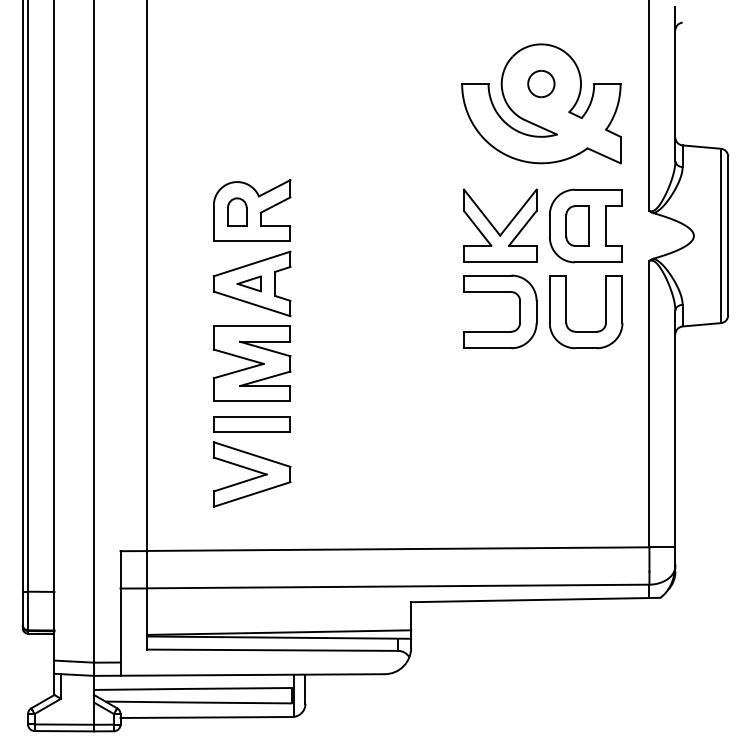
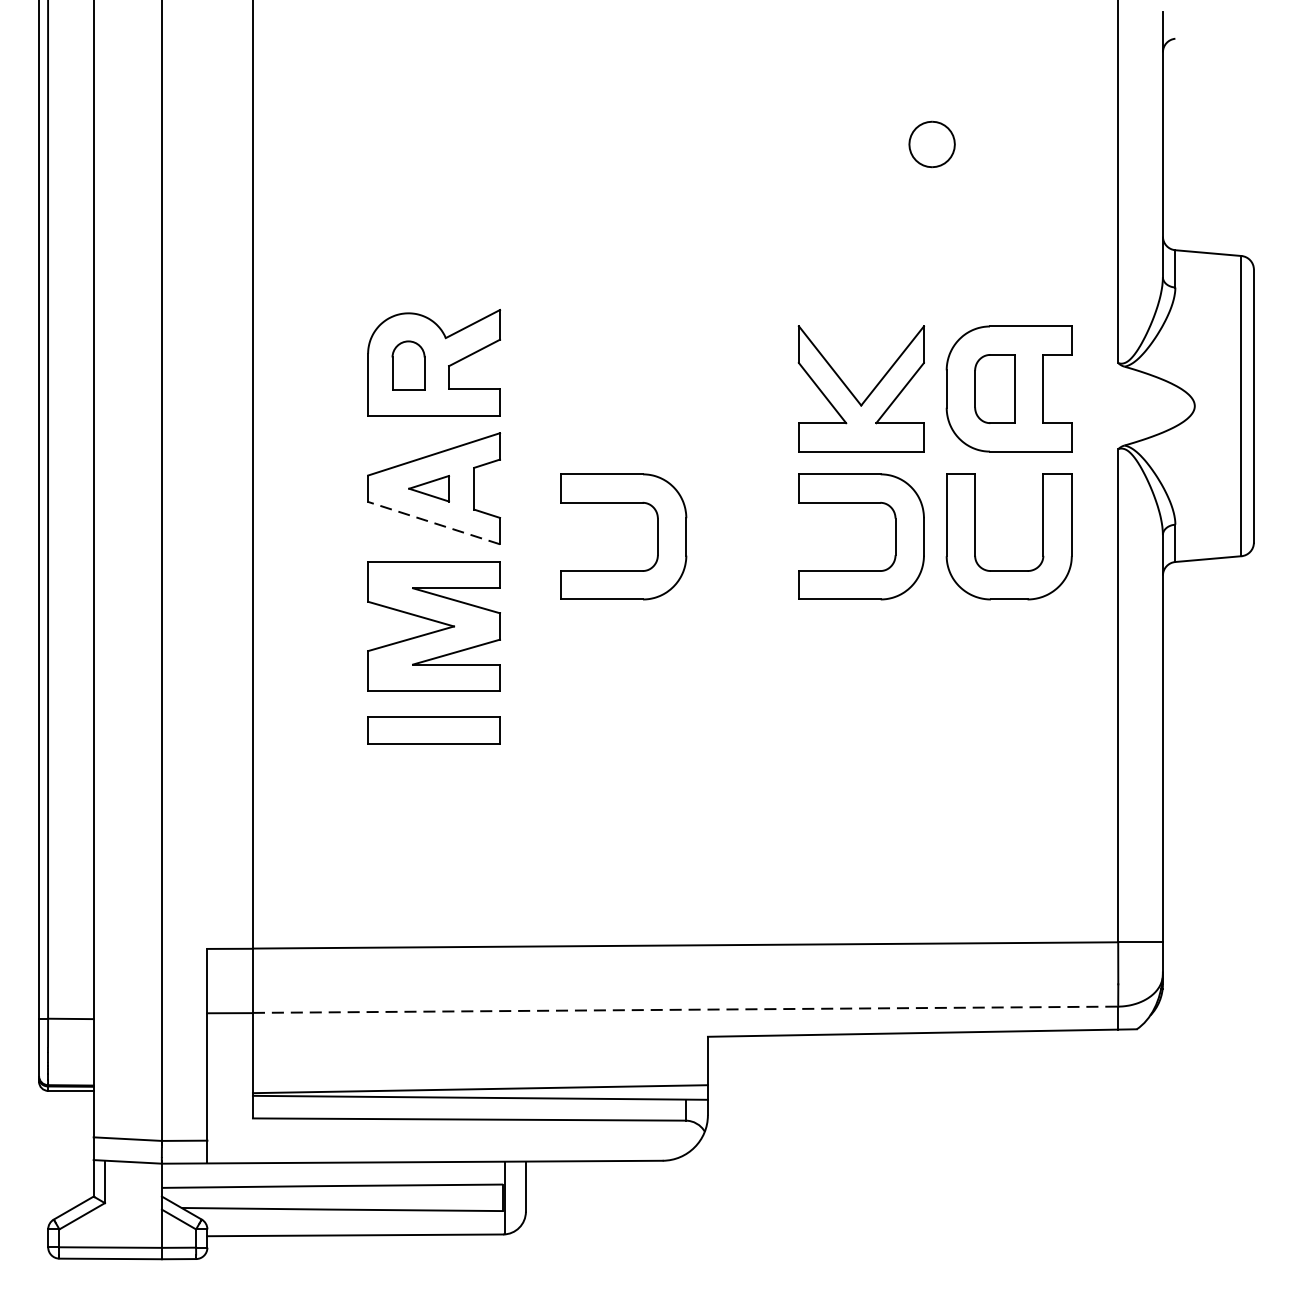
part: (541, 103) -> (932, 178), removed
part: (362, 292) -> (624, 503), added
line: (251, 303) -> (432, 522), solid -> dashed
part: (251, 474) -> (432, 816), removed
line: (398, 586) -> (686, 1009), solid -> dashed

